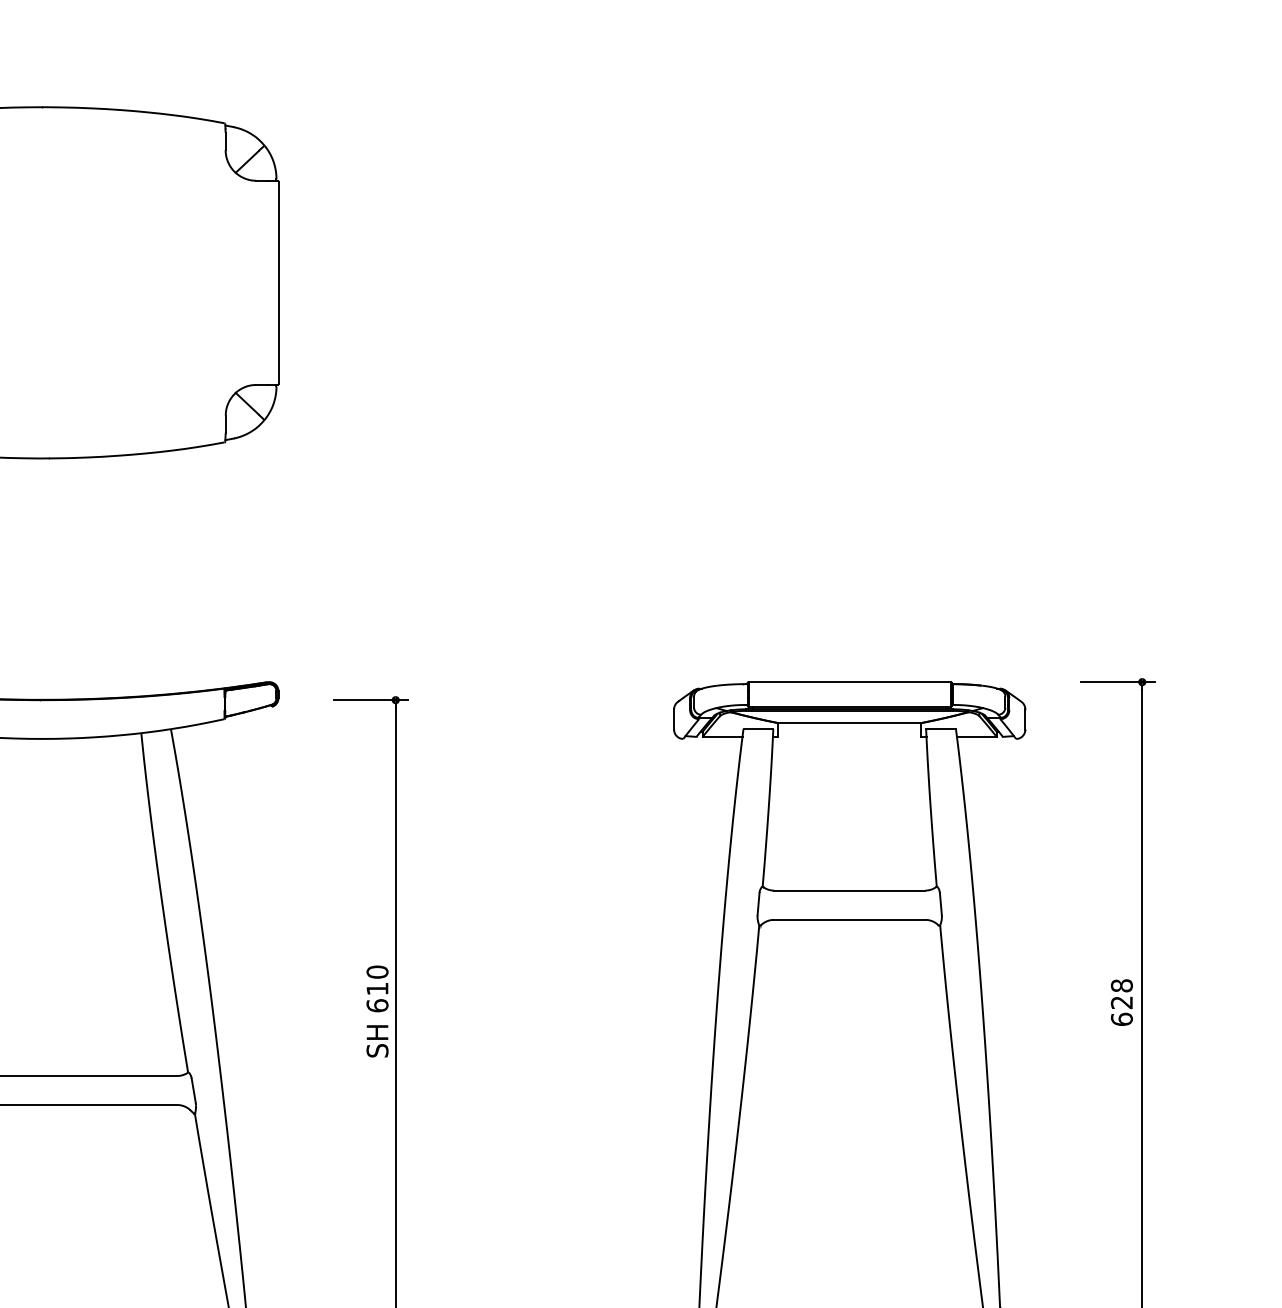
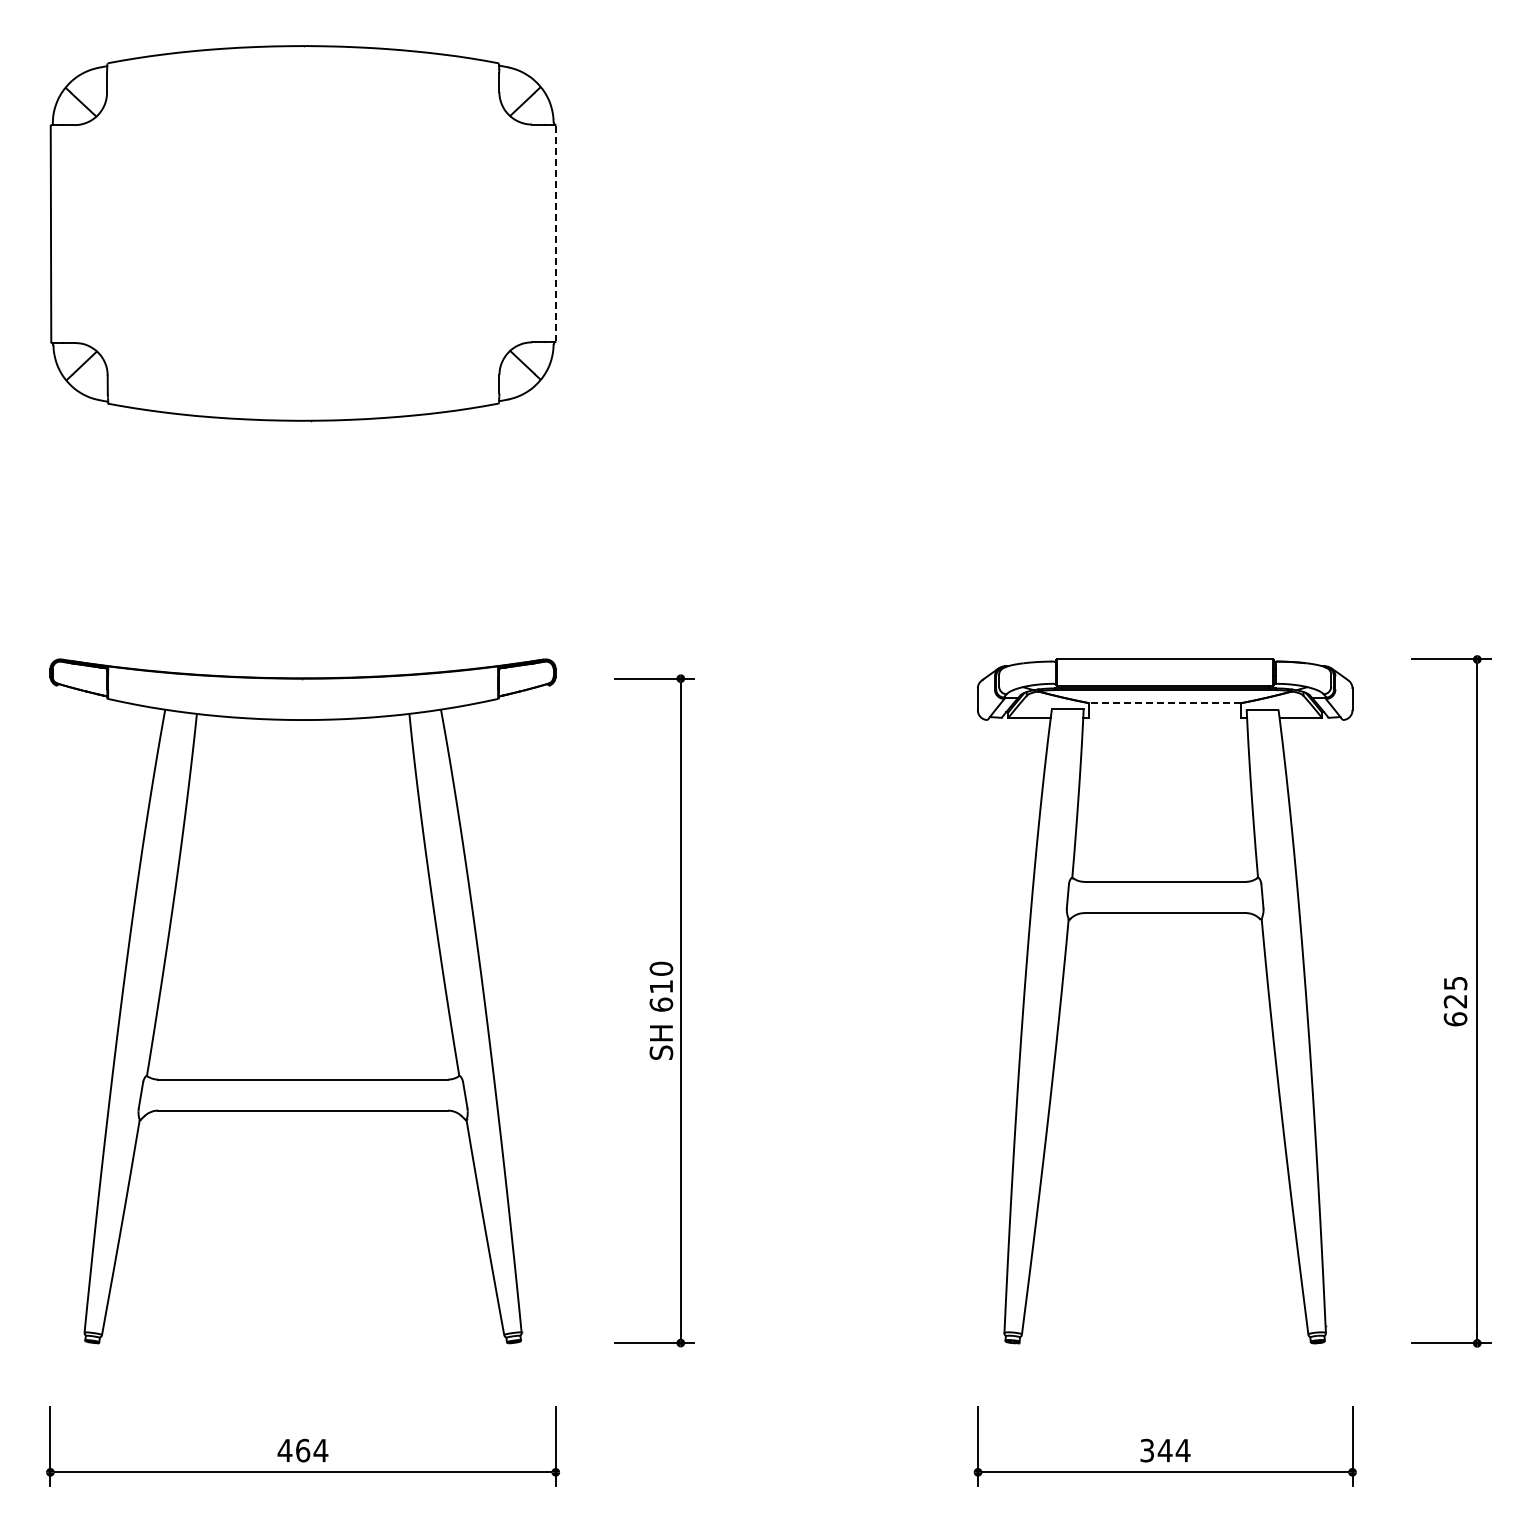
line: (278, 282) -> (555, 233), solid -> dashed
line: (849, 723) -> (1164, 703), solid -> dashed
text: (1121, 985) -> (1455, 983), 628 -> 625

